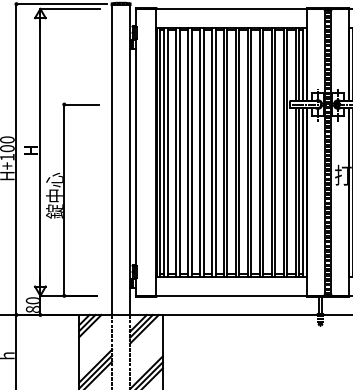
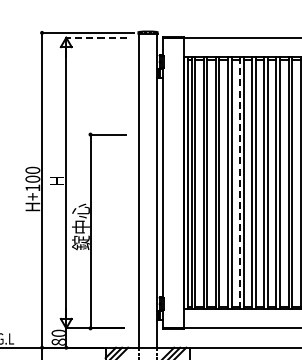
line: (69, 8) -> (95, 37), solid -> dashed
line: (211, 152) -> (239, 183), solid -> dashed

